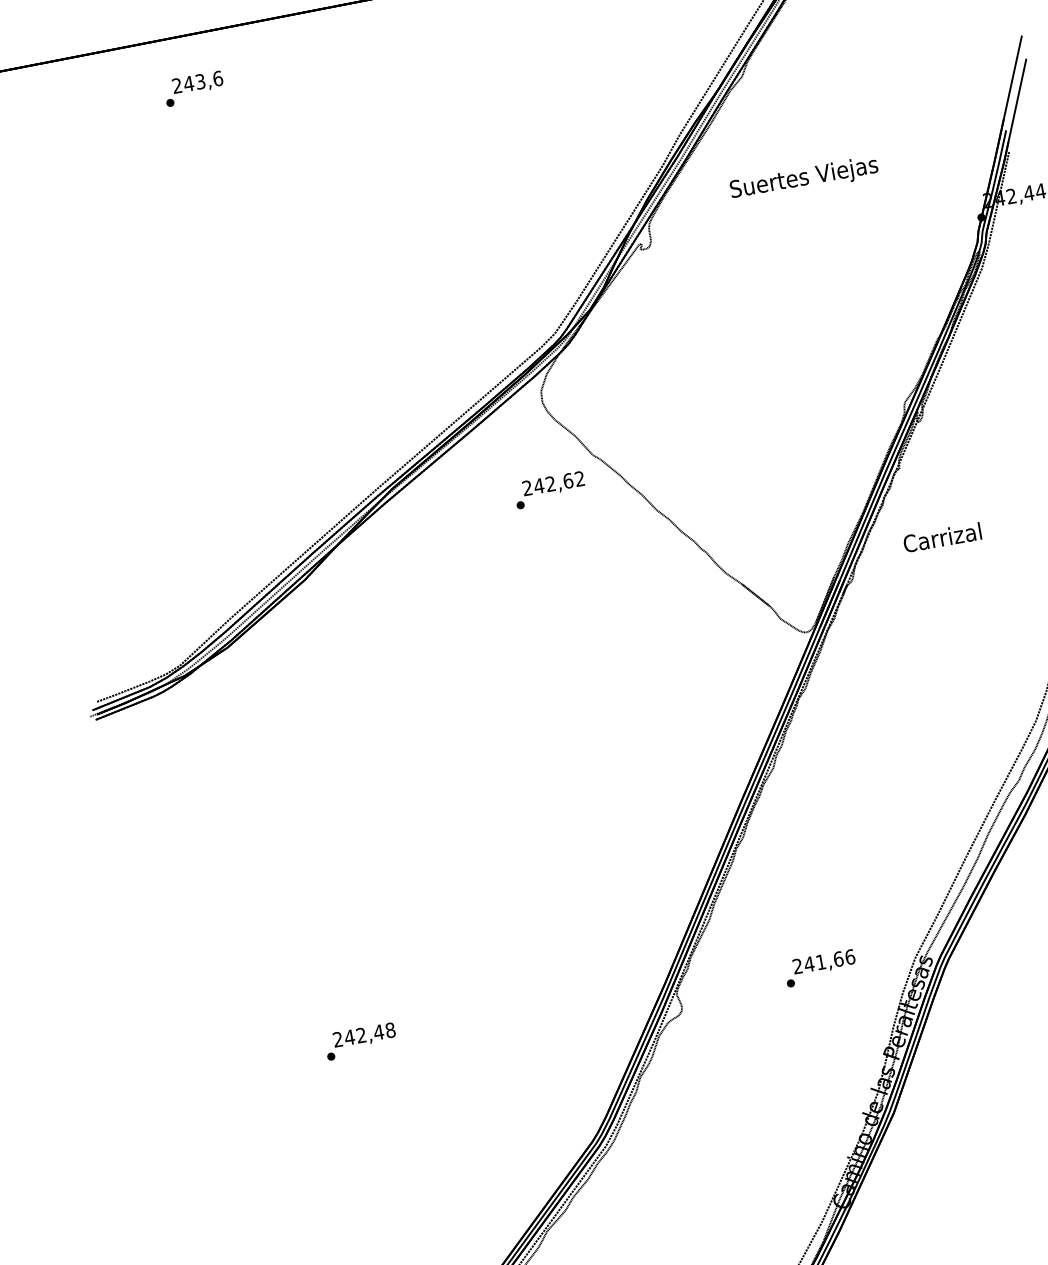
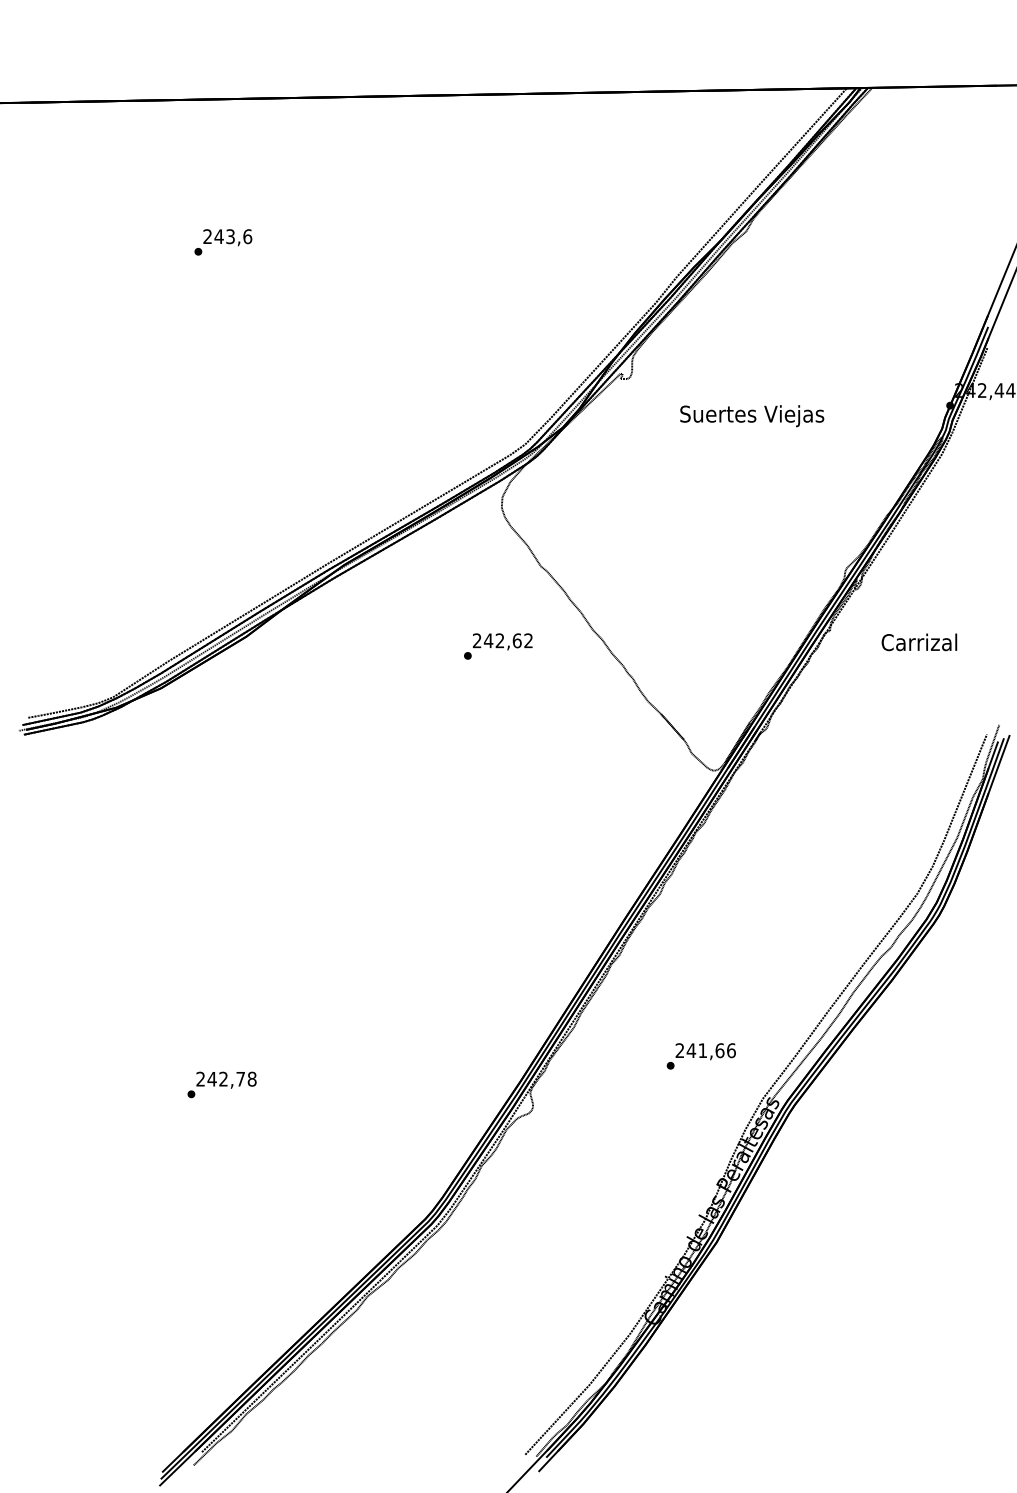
text: (194, 88) -> (223, 242), moved
text: (804, 179) -> (752, 416), moved
text: (550, 490) -> (498, 646), moved
text: (942, 537) -> (919, 642), moved
text: (819, 968) -> (700, 1056), moved
text: (378, 1032) -> (240, 1079), 242,48 -> 242,78

